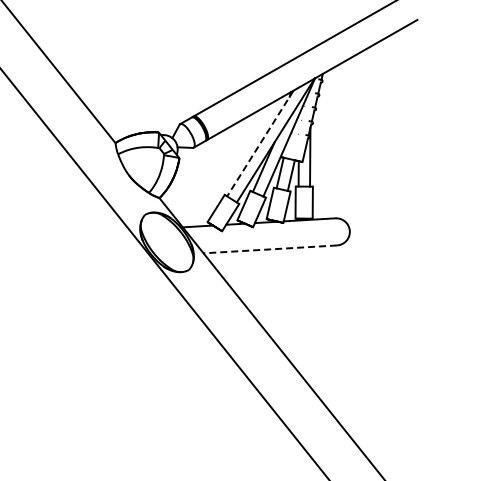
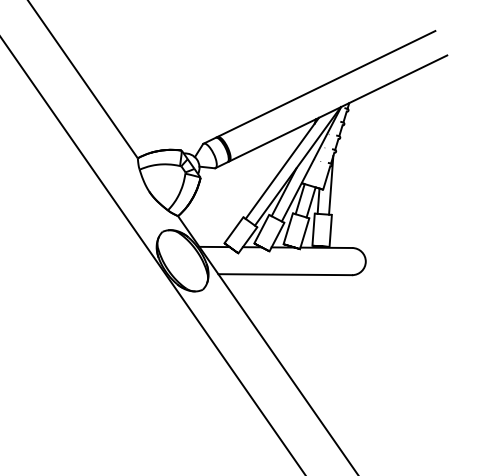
line: (260, 143) -> (282, 168), dashed -> solid
line: (270, 249) -> (285, 274), dashed -> solid

